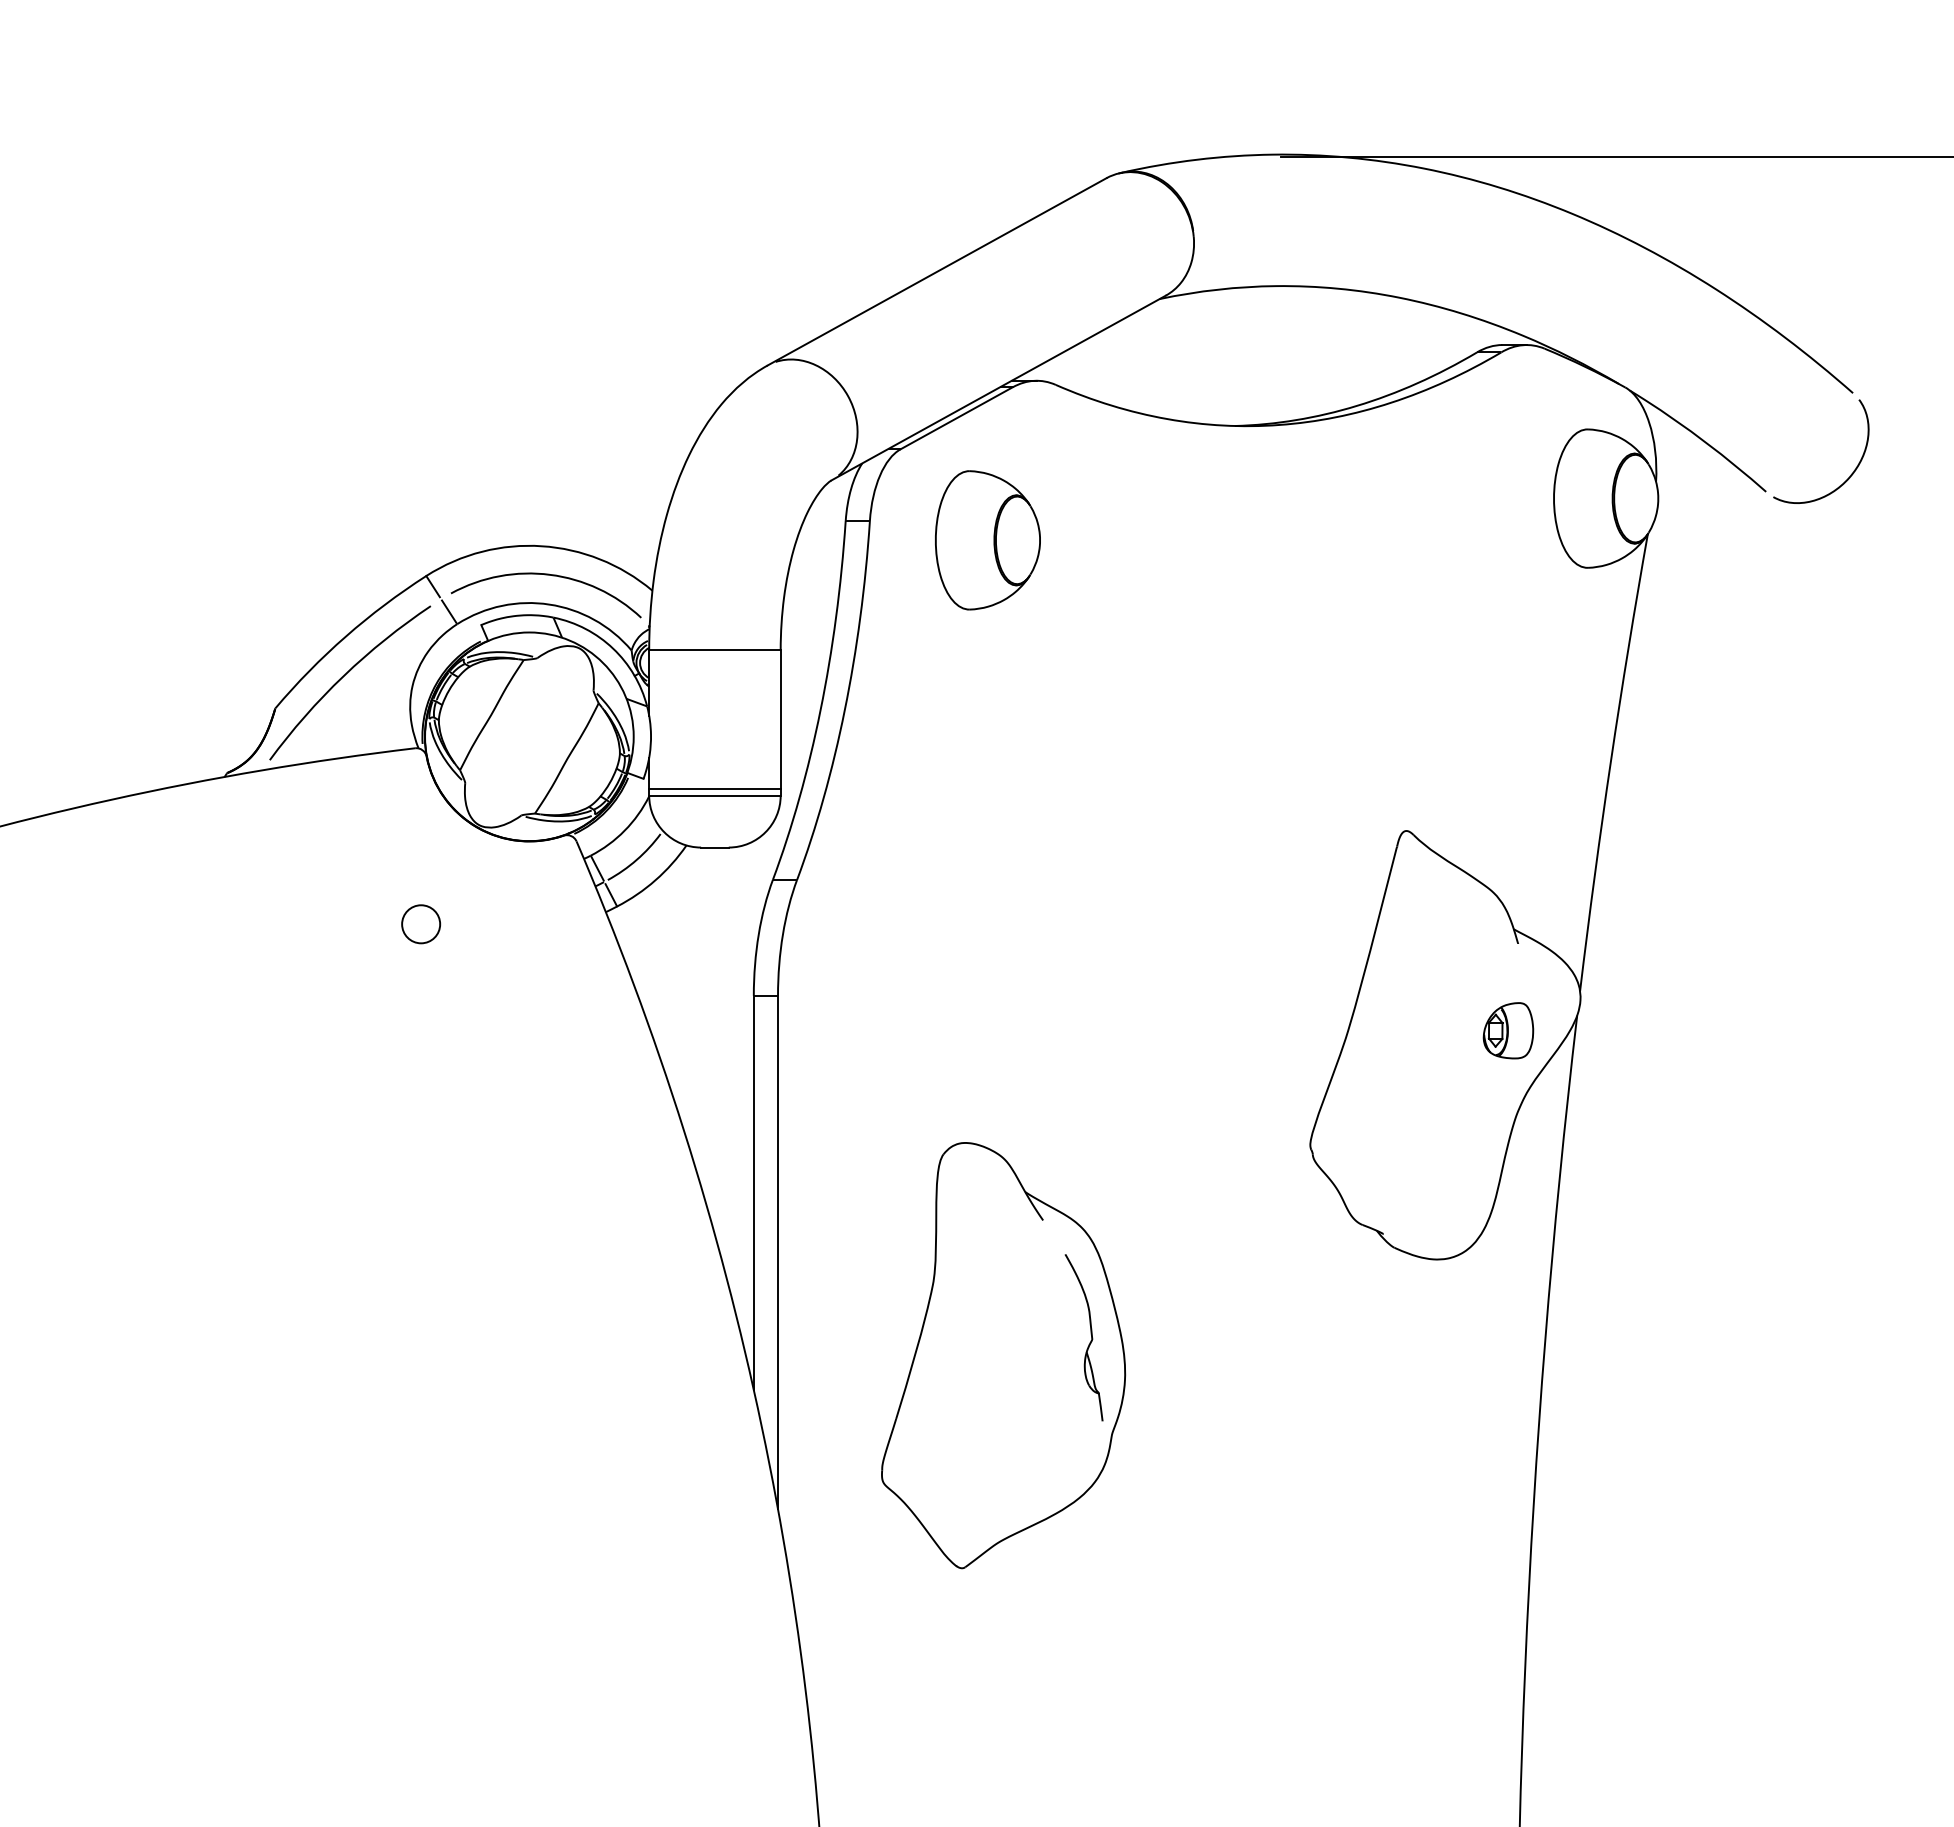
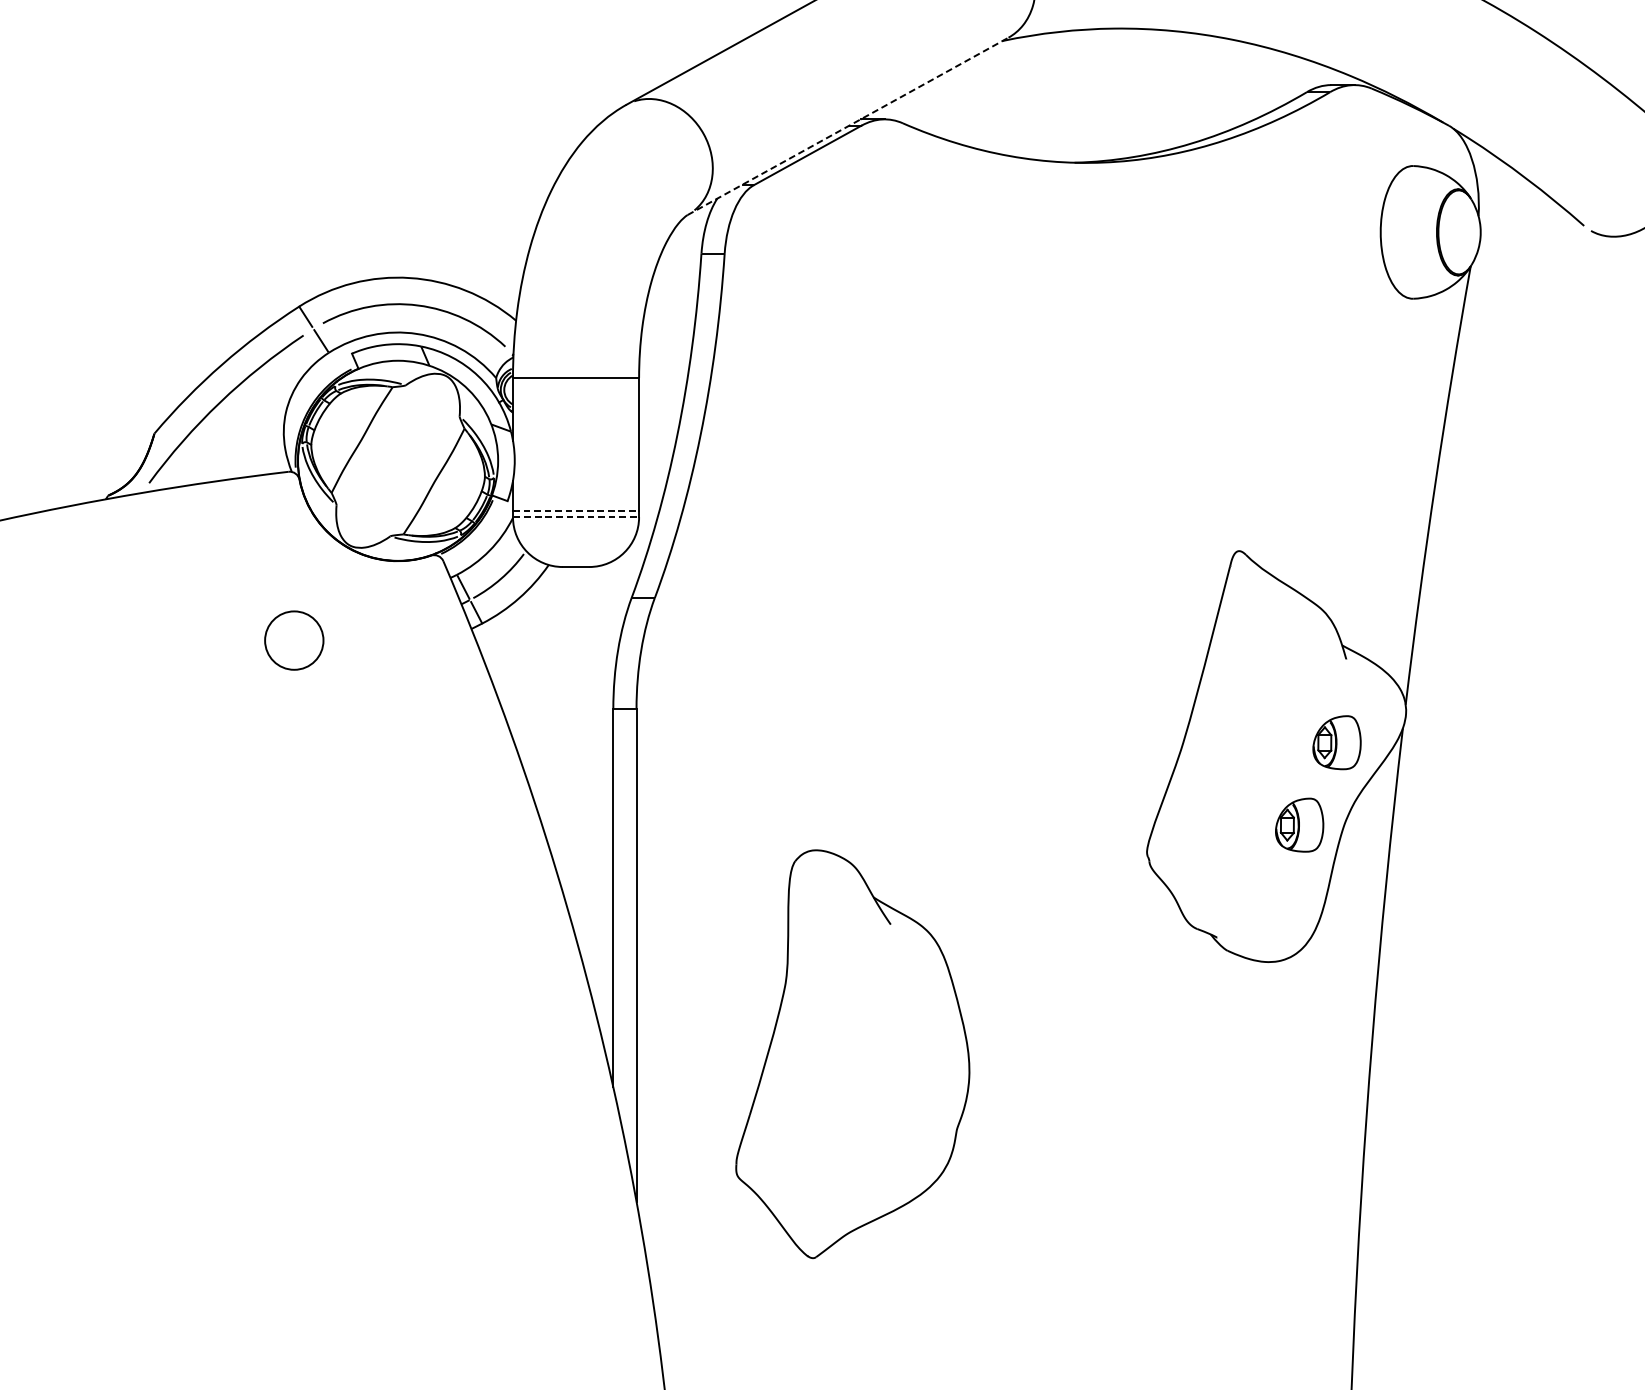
line: (999, 387) -> (848, 125), solid -> dashed
part: (987, 540) -> (837, 272), removed
line: (714, 788) -> (575, 510), solid -> dashed
line: (714, 795) -> (575, 517), solid -> dashed
circle: (421, 924) -> (294, 640), size x1.6
part: (1469, 1116) -> (1299, 824), added
part: (1090, 1334) -> (936, 1033), removed

